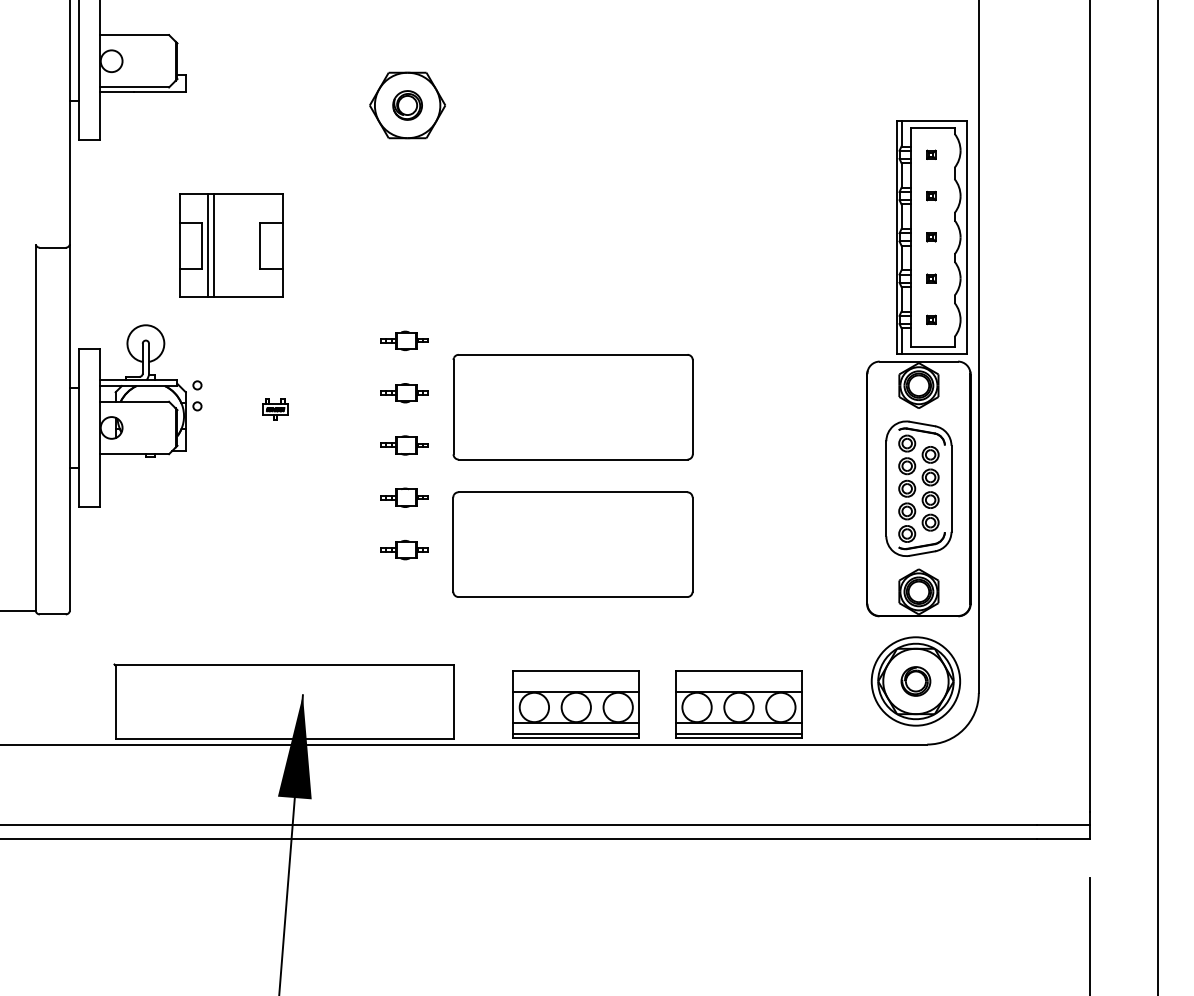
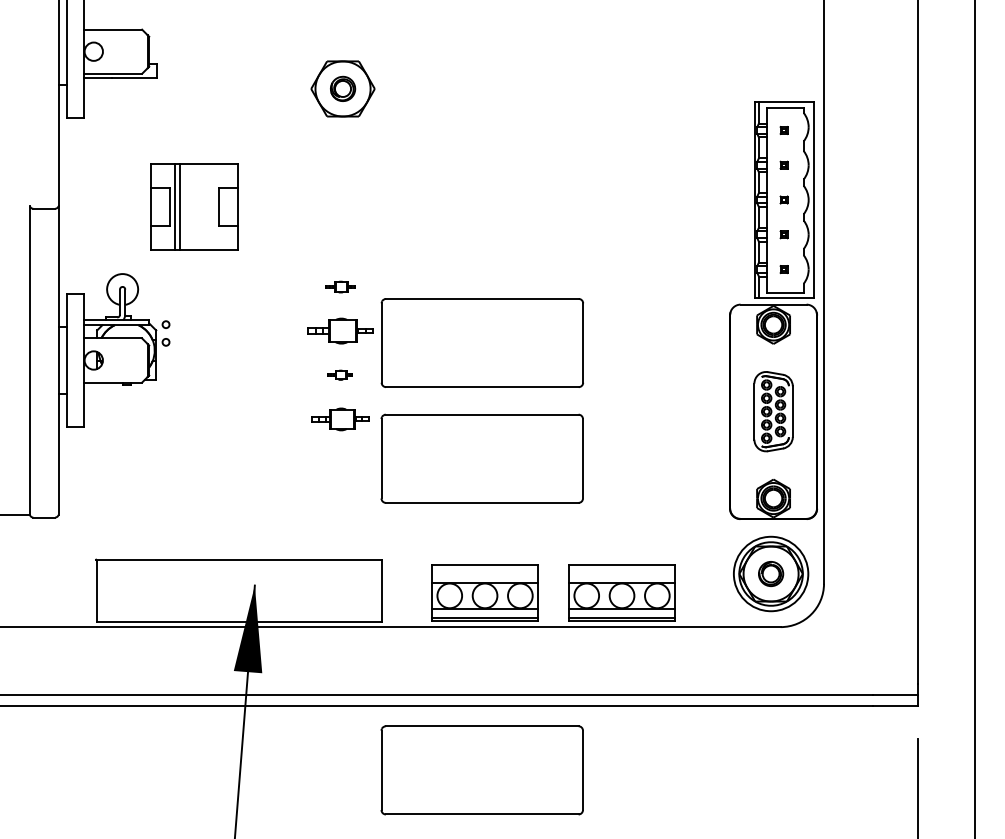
part: (404, 340) -> (340, 286), size x0.7
part: (404, 393) -> (340, 331), size x1.6
part: (275, 409) -> (231, 344), removed
part: (404, 445) -> (340, 375), size x0.6
part: (918, 488) -> (773, 411), size x0.7
part: (404, 497) -> (340, 419), size x1.4
part: (404, 550) -> (340, 463), removed
part: (572, 914) -> (481, 770), added

